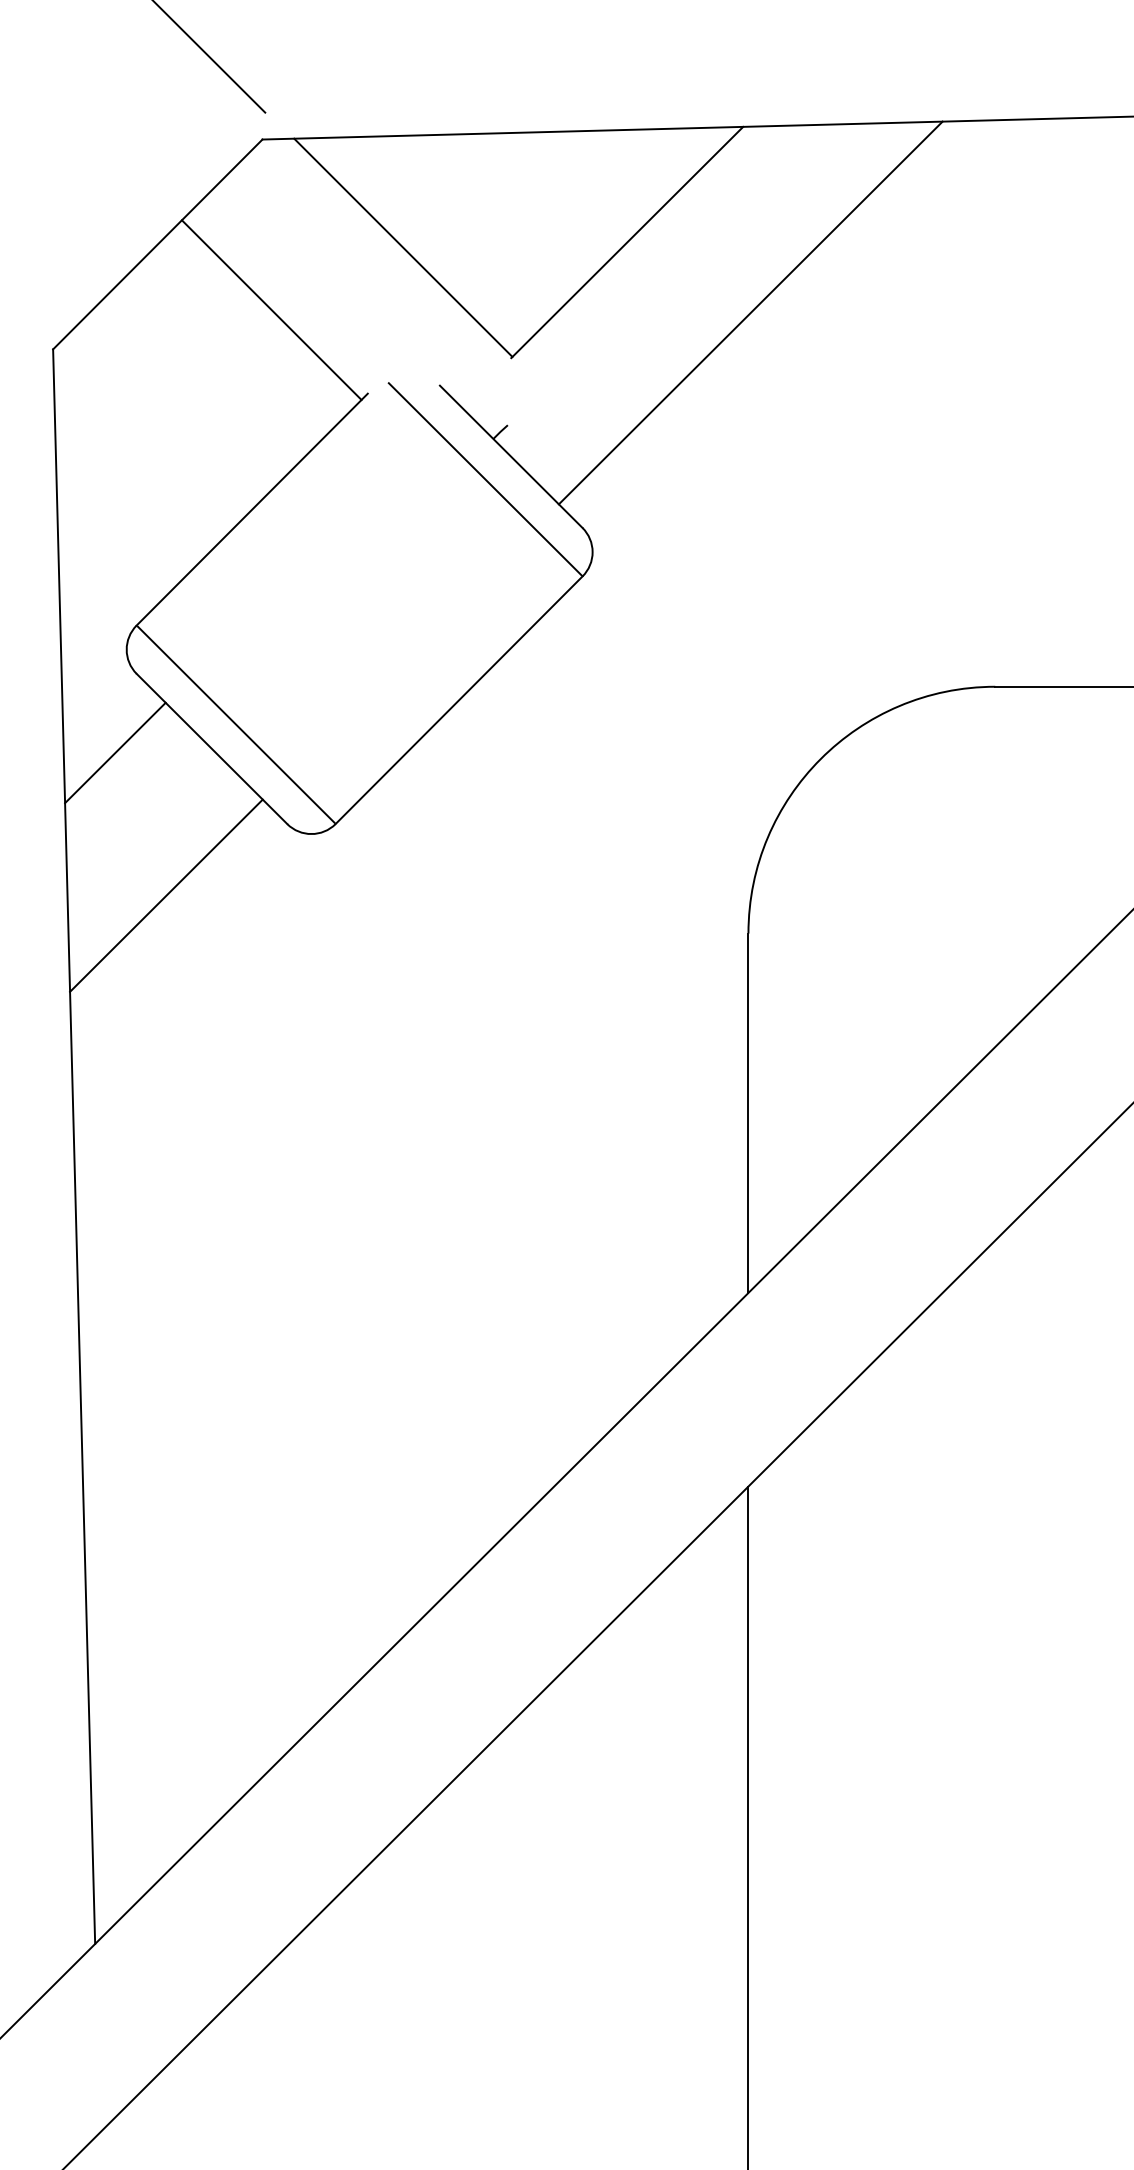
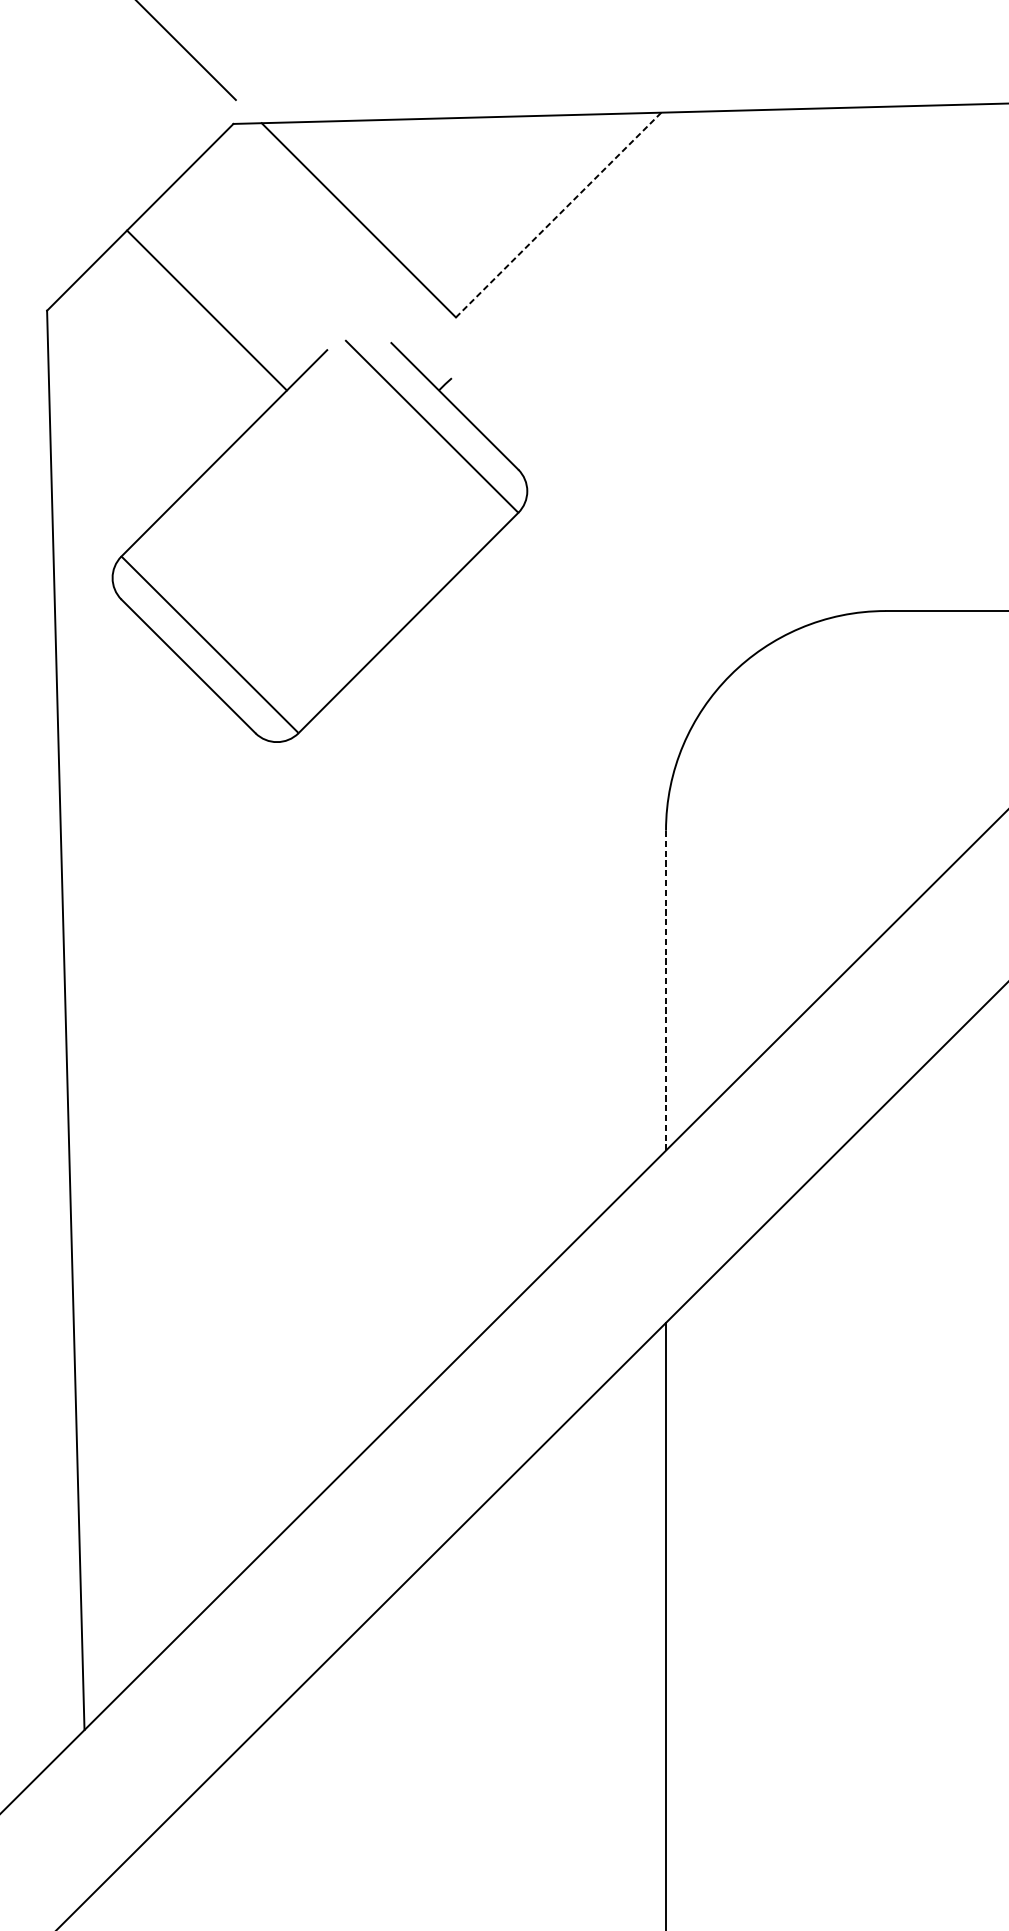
line: (627, 242) -> (558, 215), solid -> dashed
line: (271, 310) -> (206, 310), moved
line: (750, 312) -> (667, 277), removed
line: (115, 752) -> (102, 669), removed
line: (166, 895) -> (148, 796), removed
line: (748, 1113) -> (666, 990), solid -> dashed

